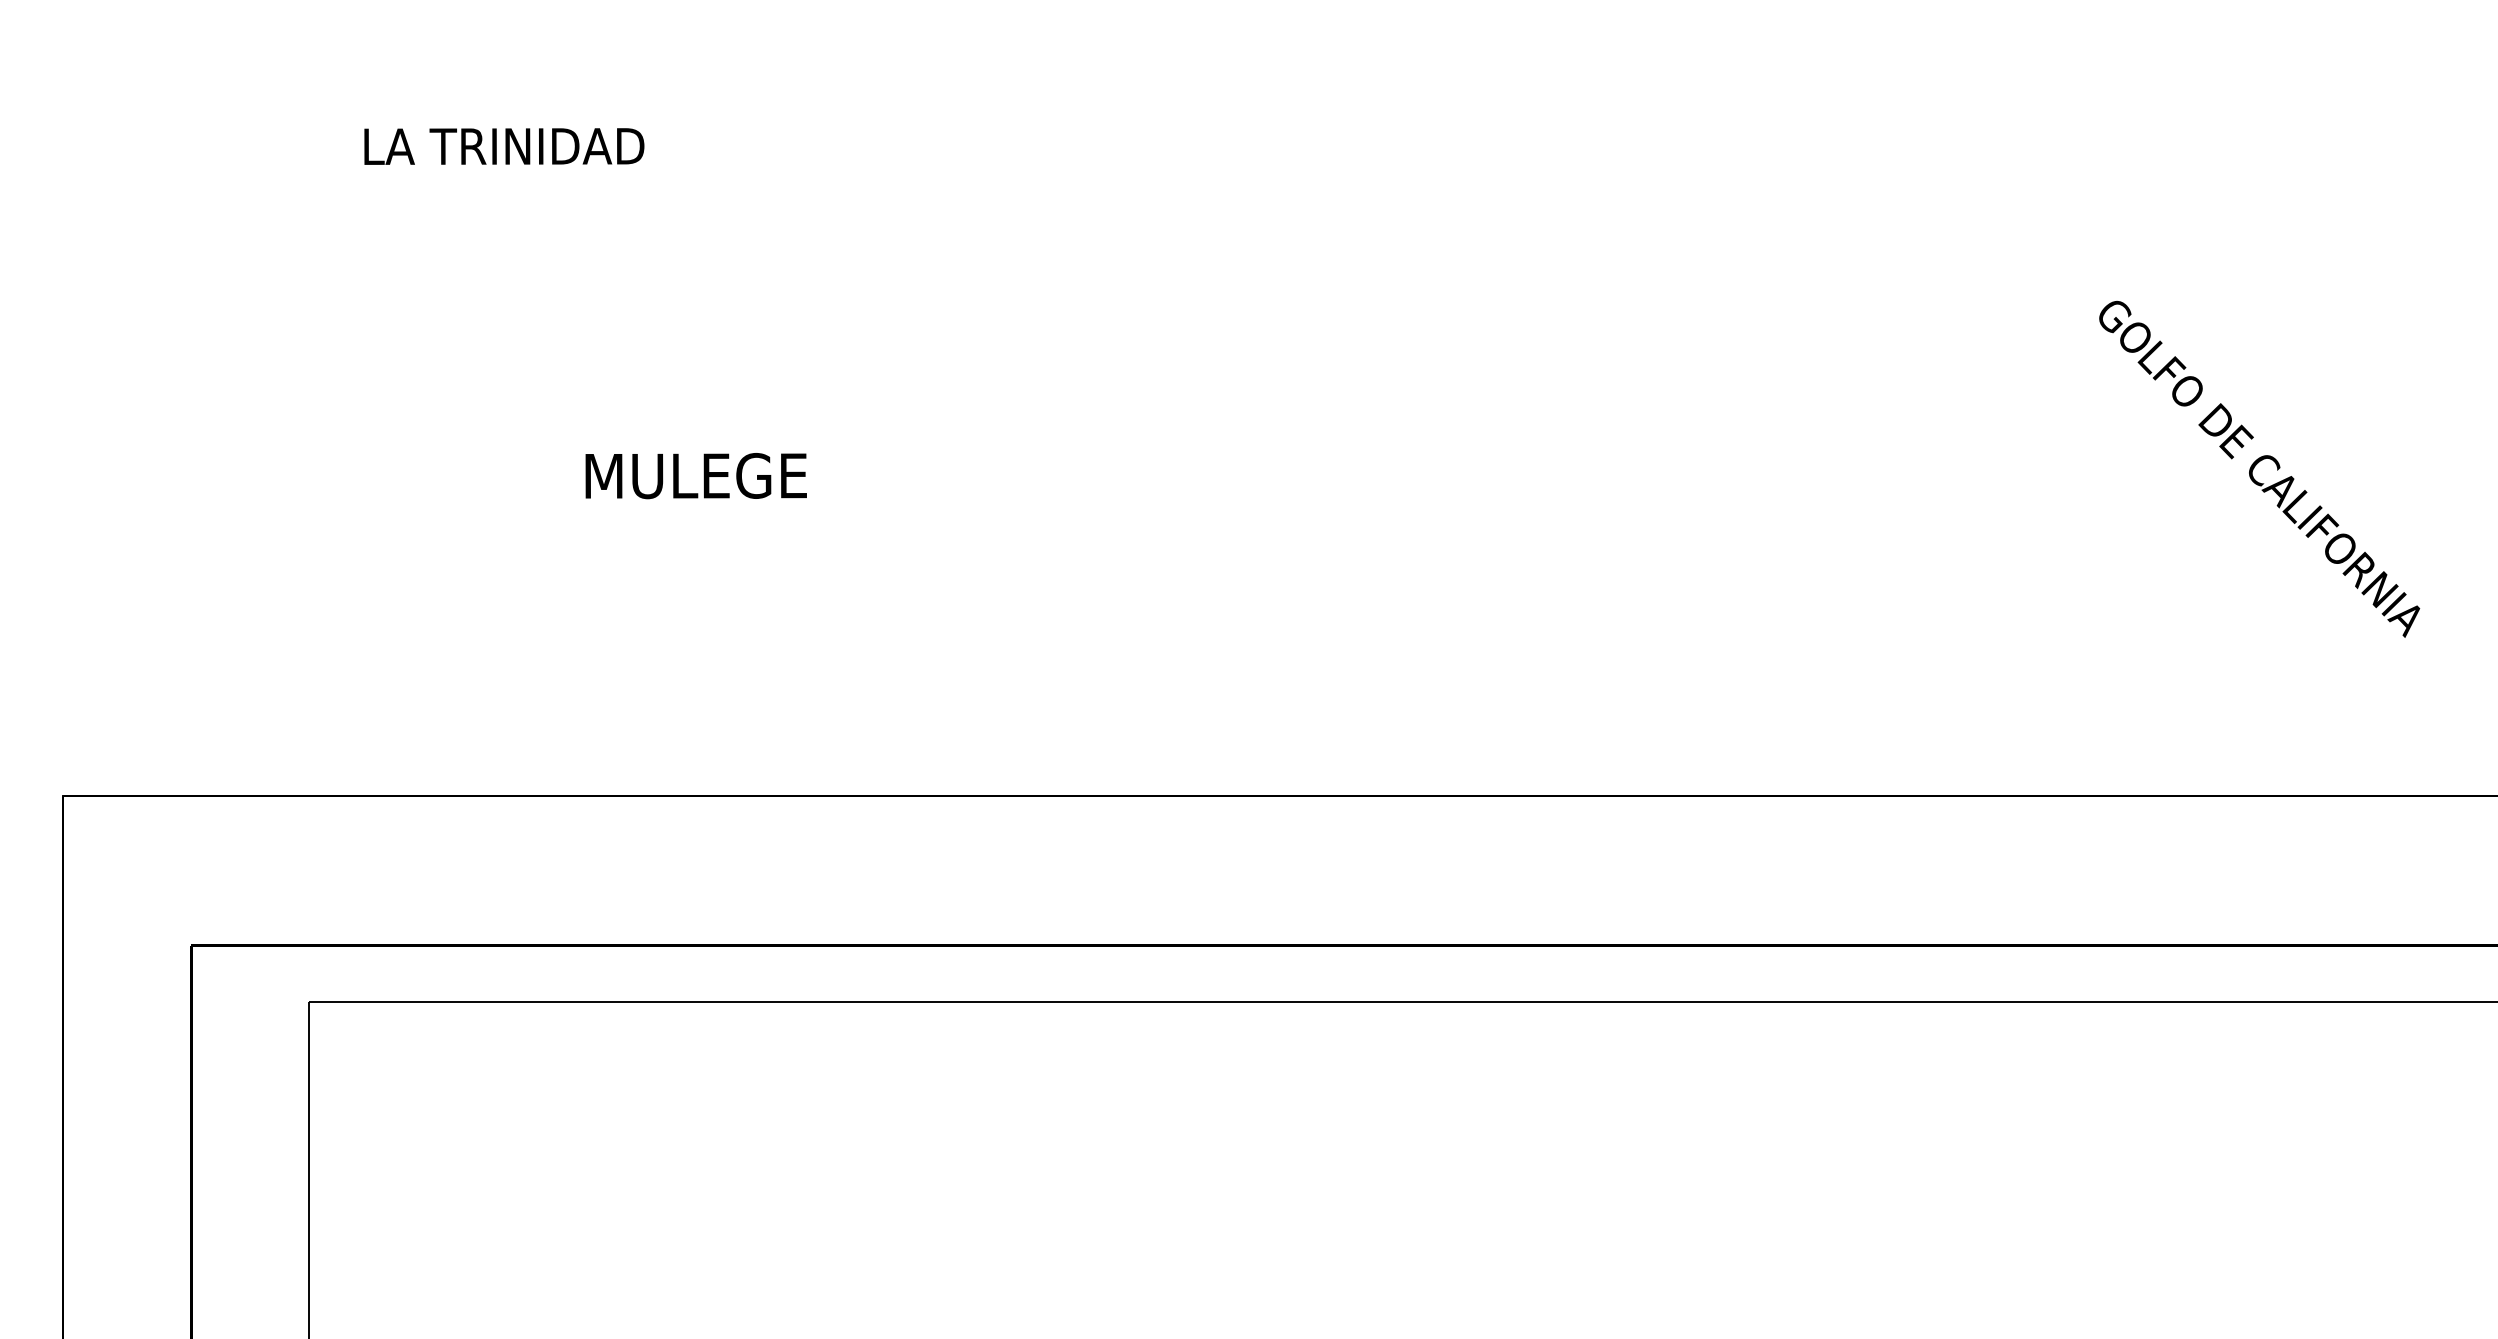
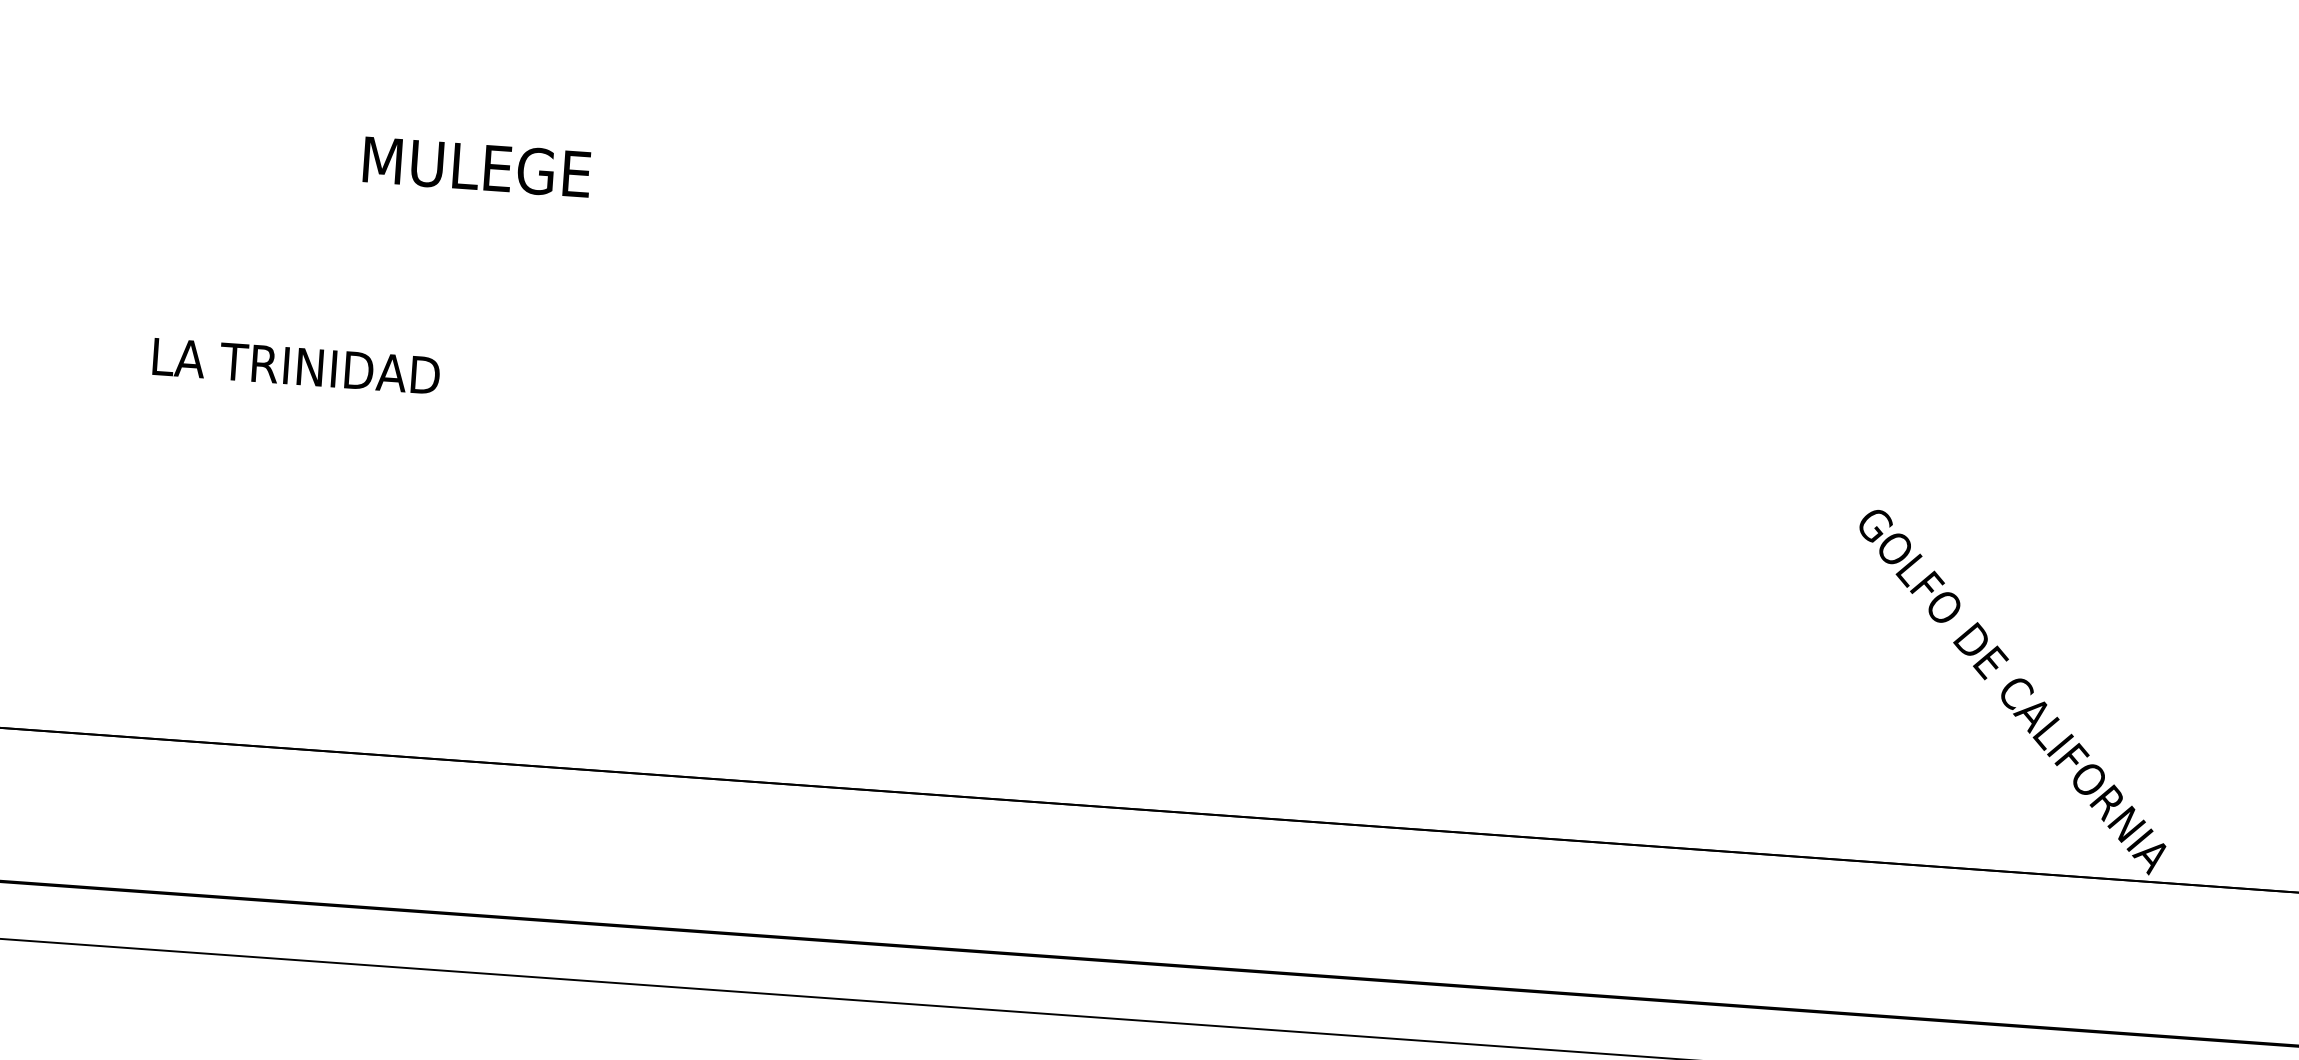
text: (504, 146) -> (296, 366), moved
text: (2259, 469) -> (2012, 692), moved
text: (695, 476) -> (476, 167), moved

